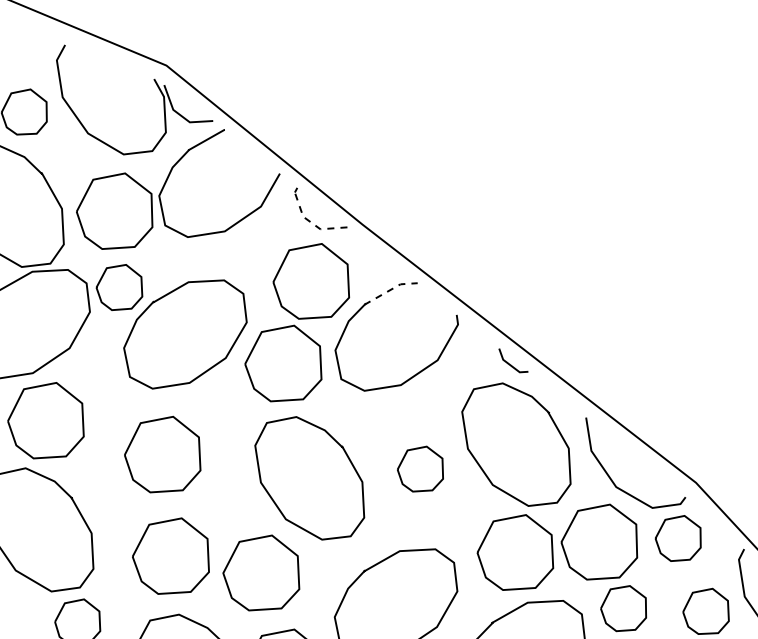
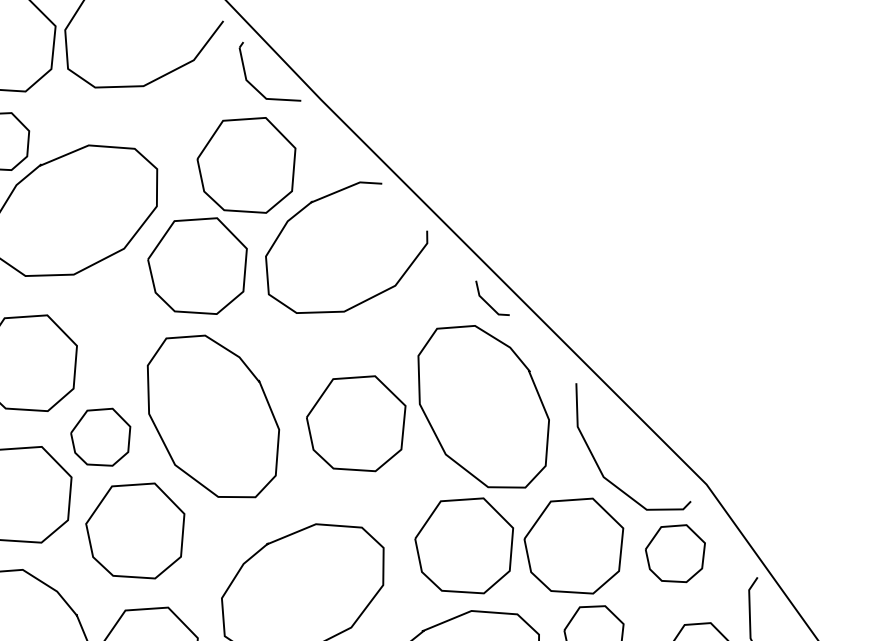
line: (312, 223) -> (257, 90), dashed -> solid
line: (391, 289) -> (347, 187), dashed -> solid
part: (420, 468) -> (355, 421), size x1.67
part: (225, 504) -> (100, 436), added

